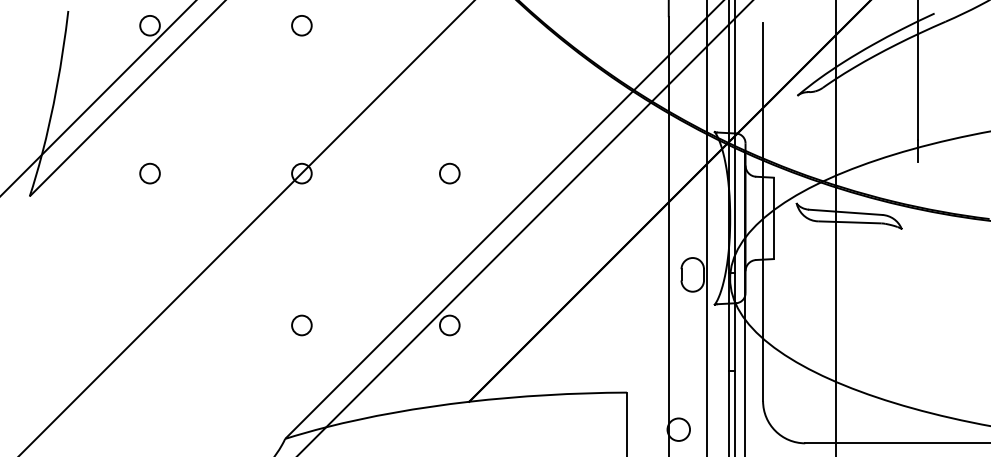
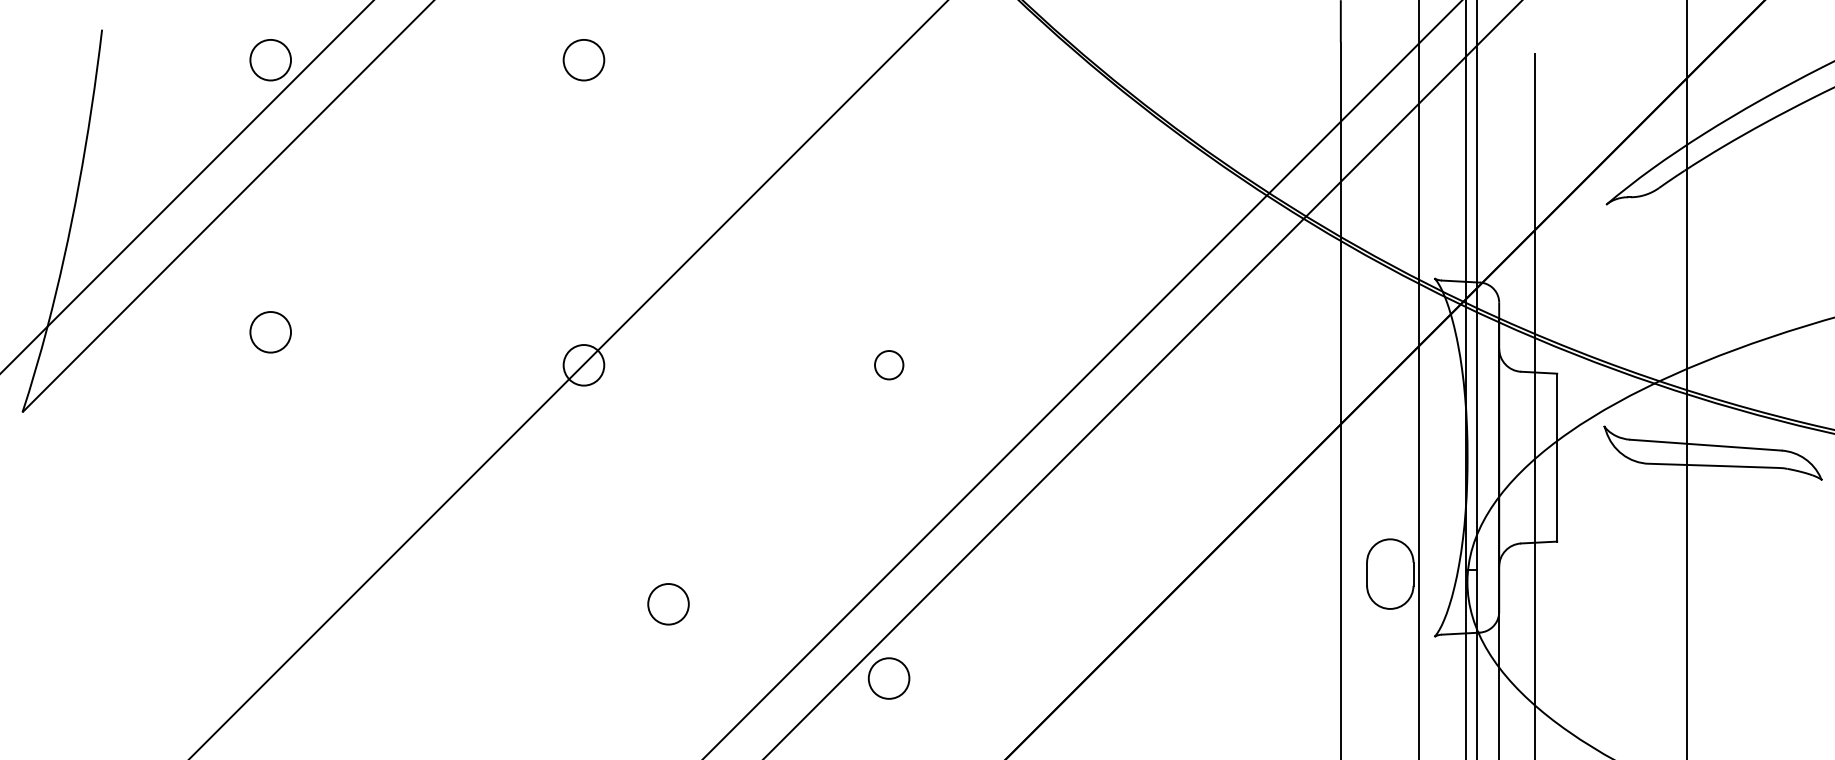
circle: (149, 173) -> (269, 332), moved
circle: (449, 173) -> (888, 365), size x0.7
circle: (301, 325) -> (667, 604), moved

